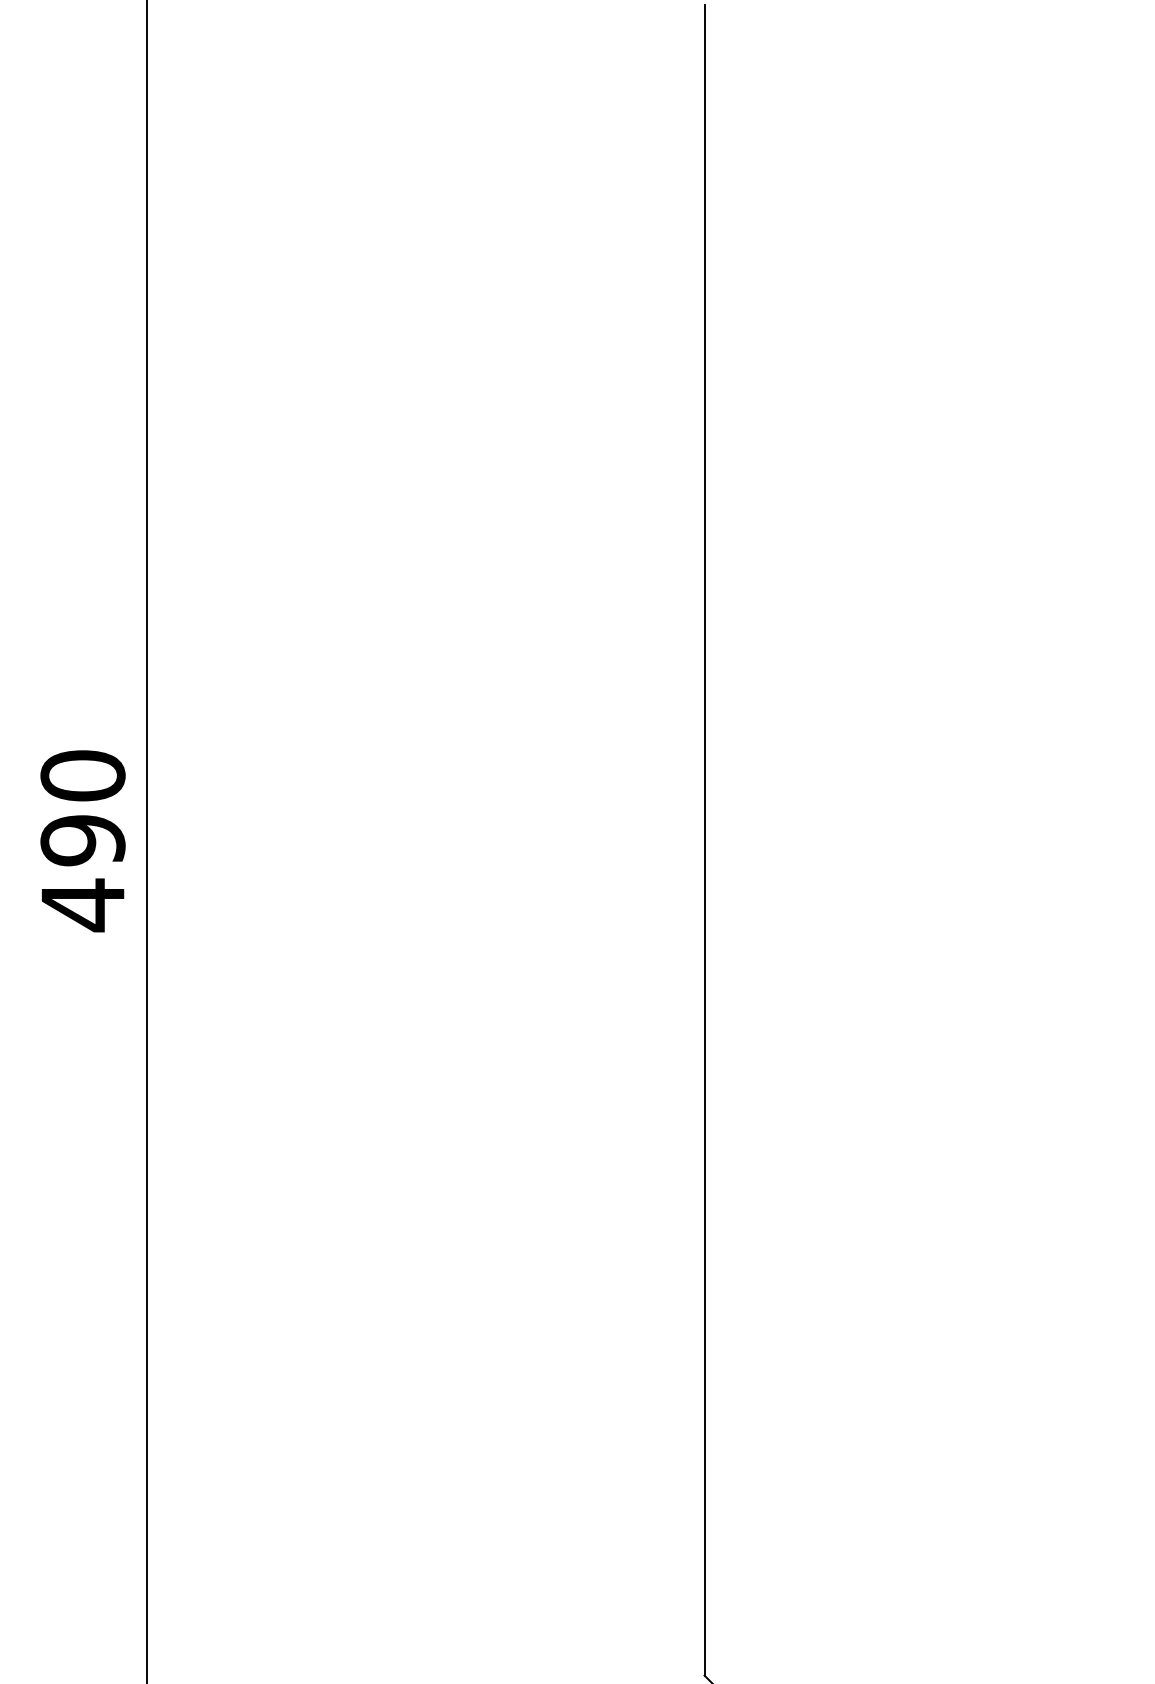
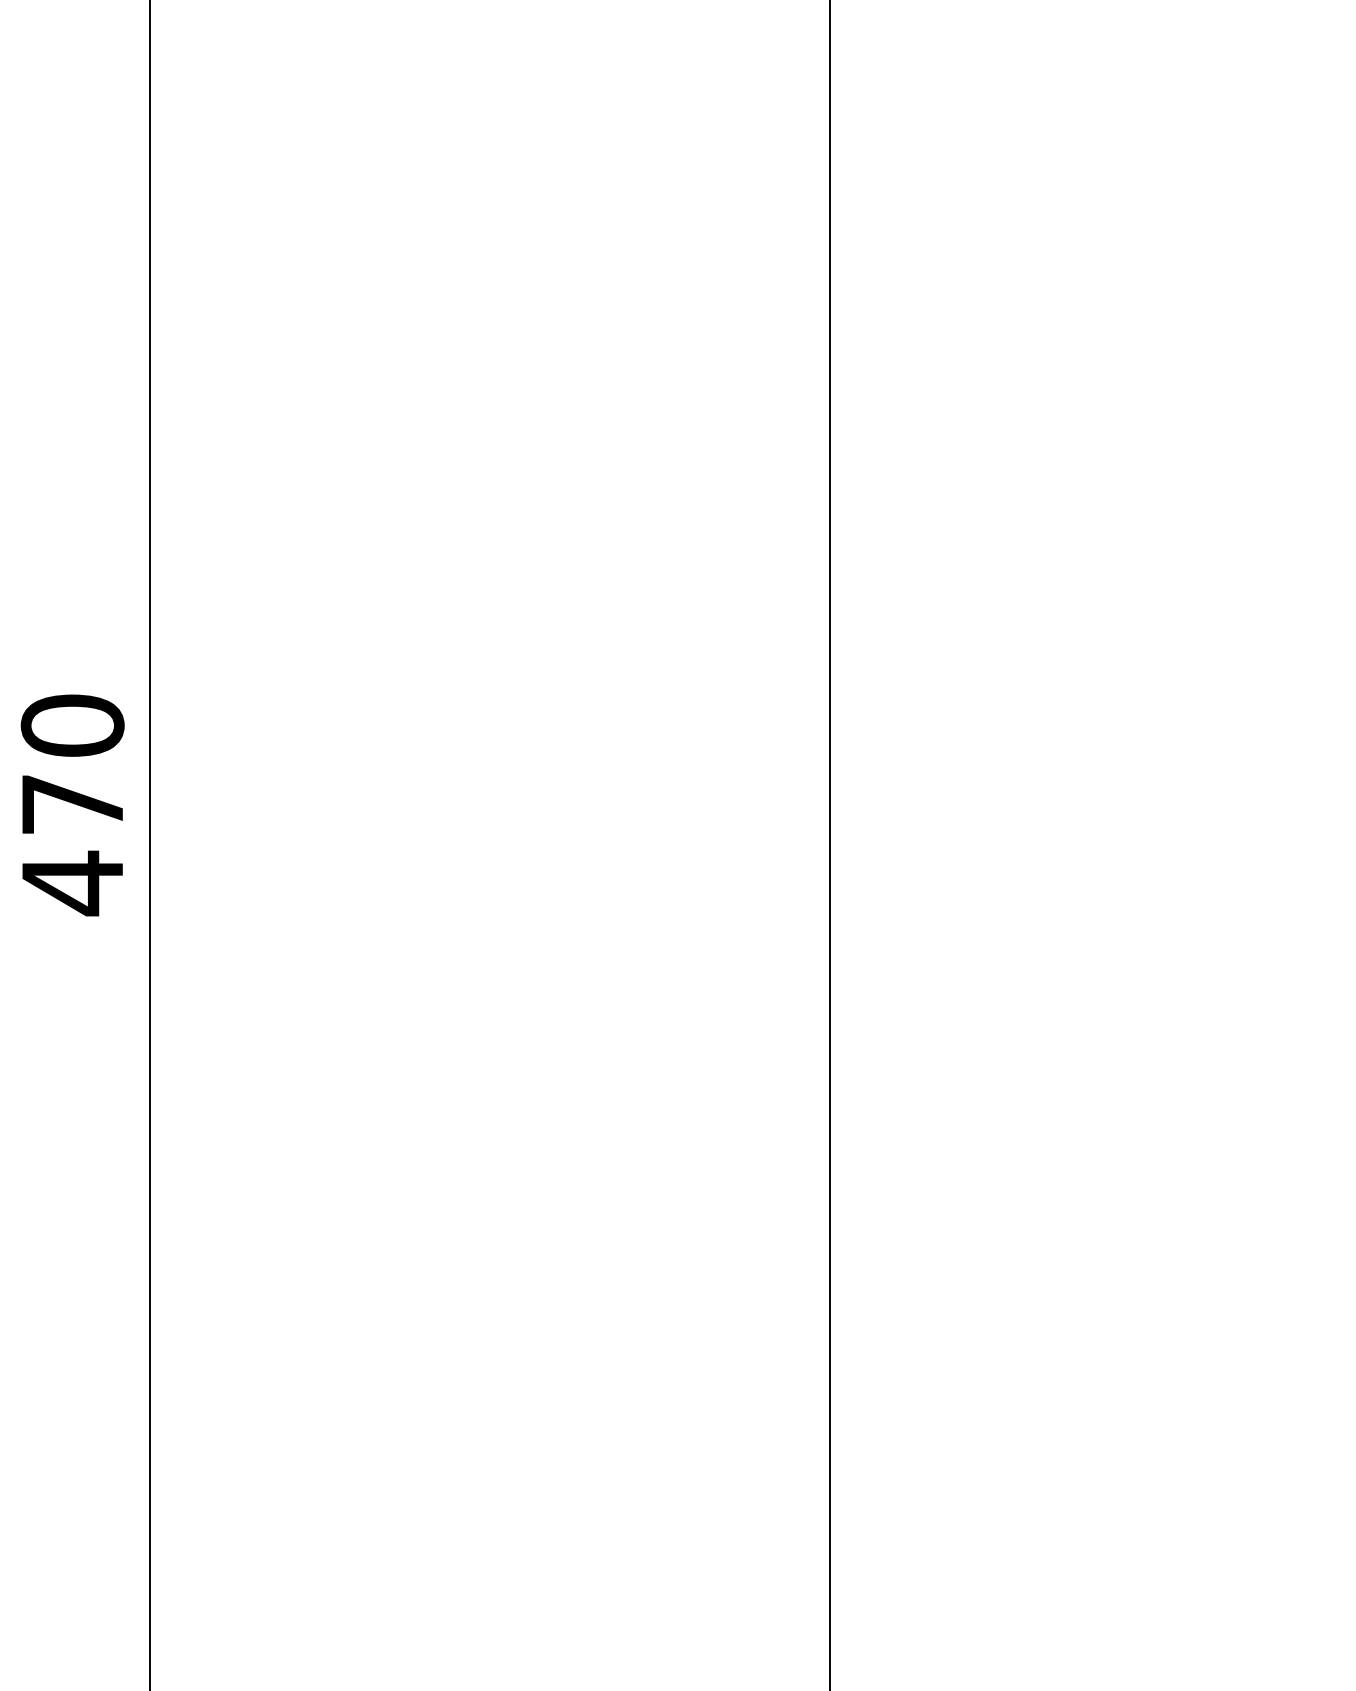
text: (82, 840) -> (72, 804), 490 -> 470

